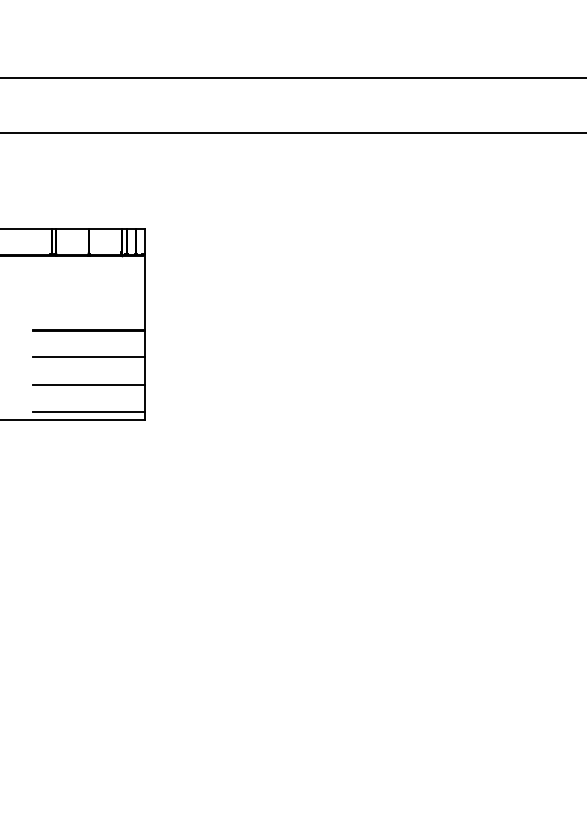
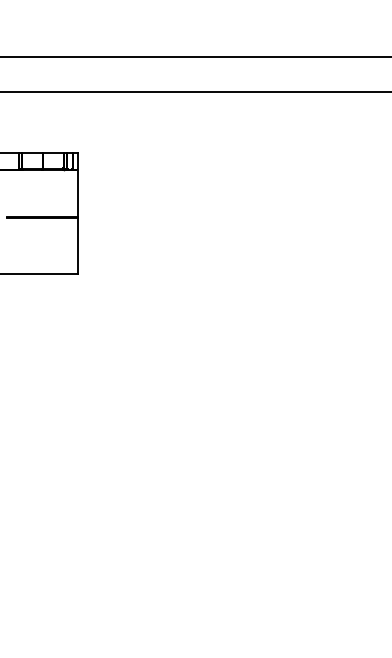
line: (88, 357) -> (42, 234), removed
line: (88, 384) -> (42, 251), removed
line: (88, 412) -> (42, 269), removed

